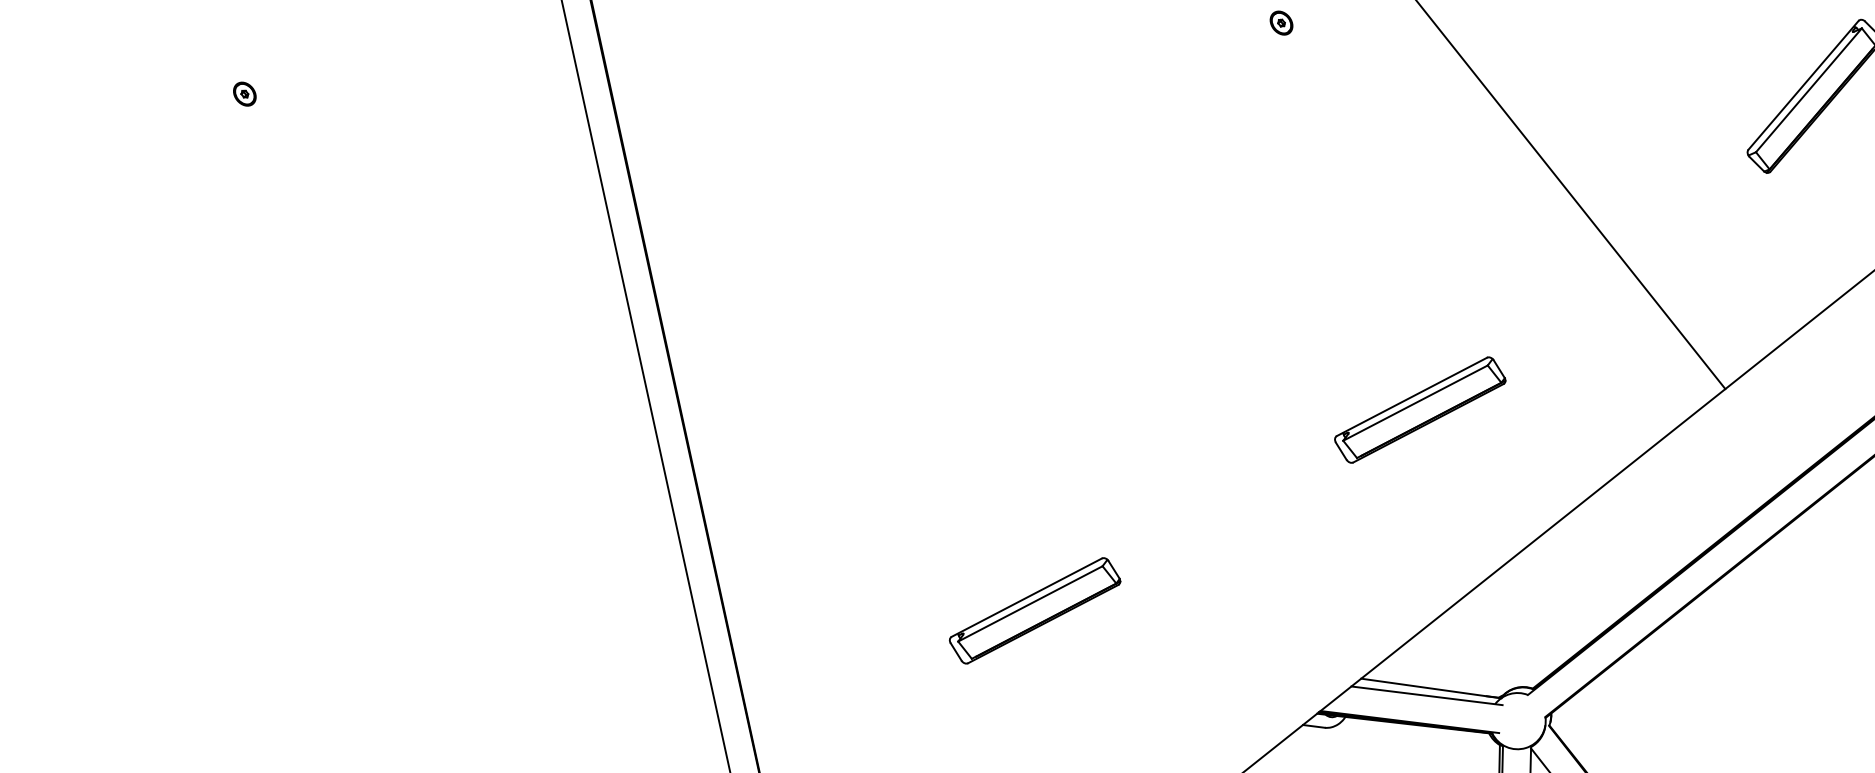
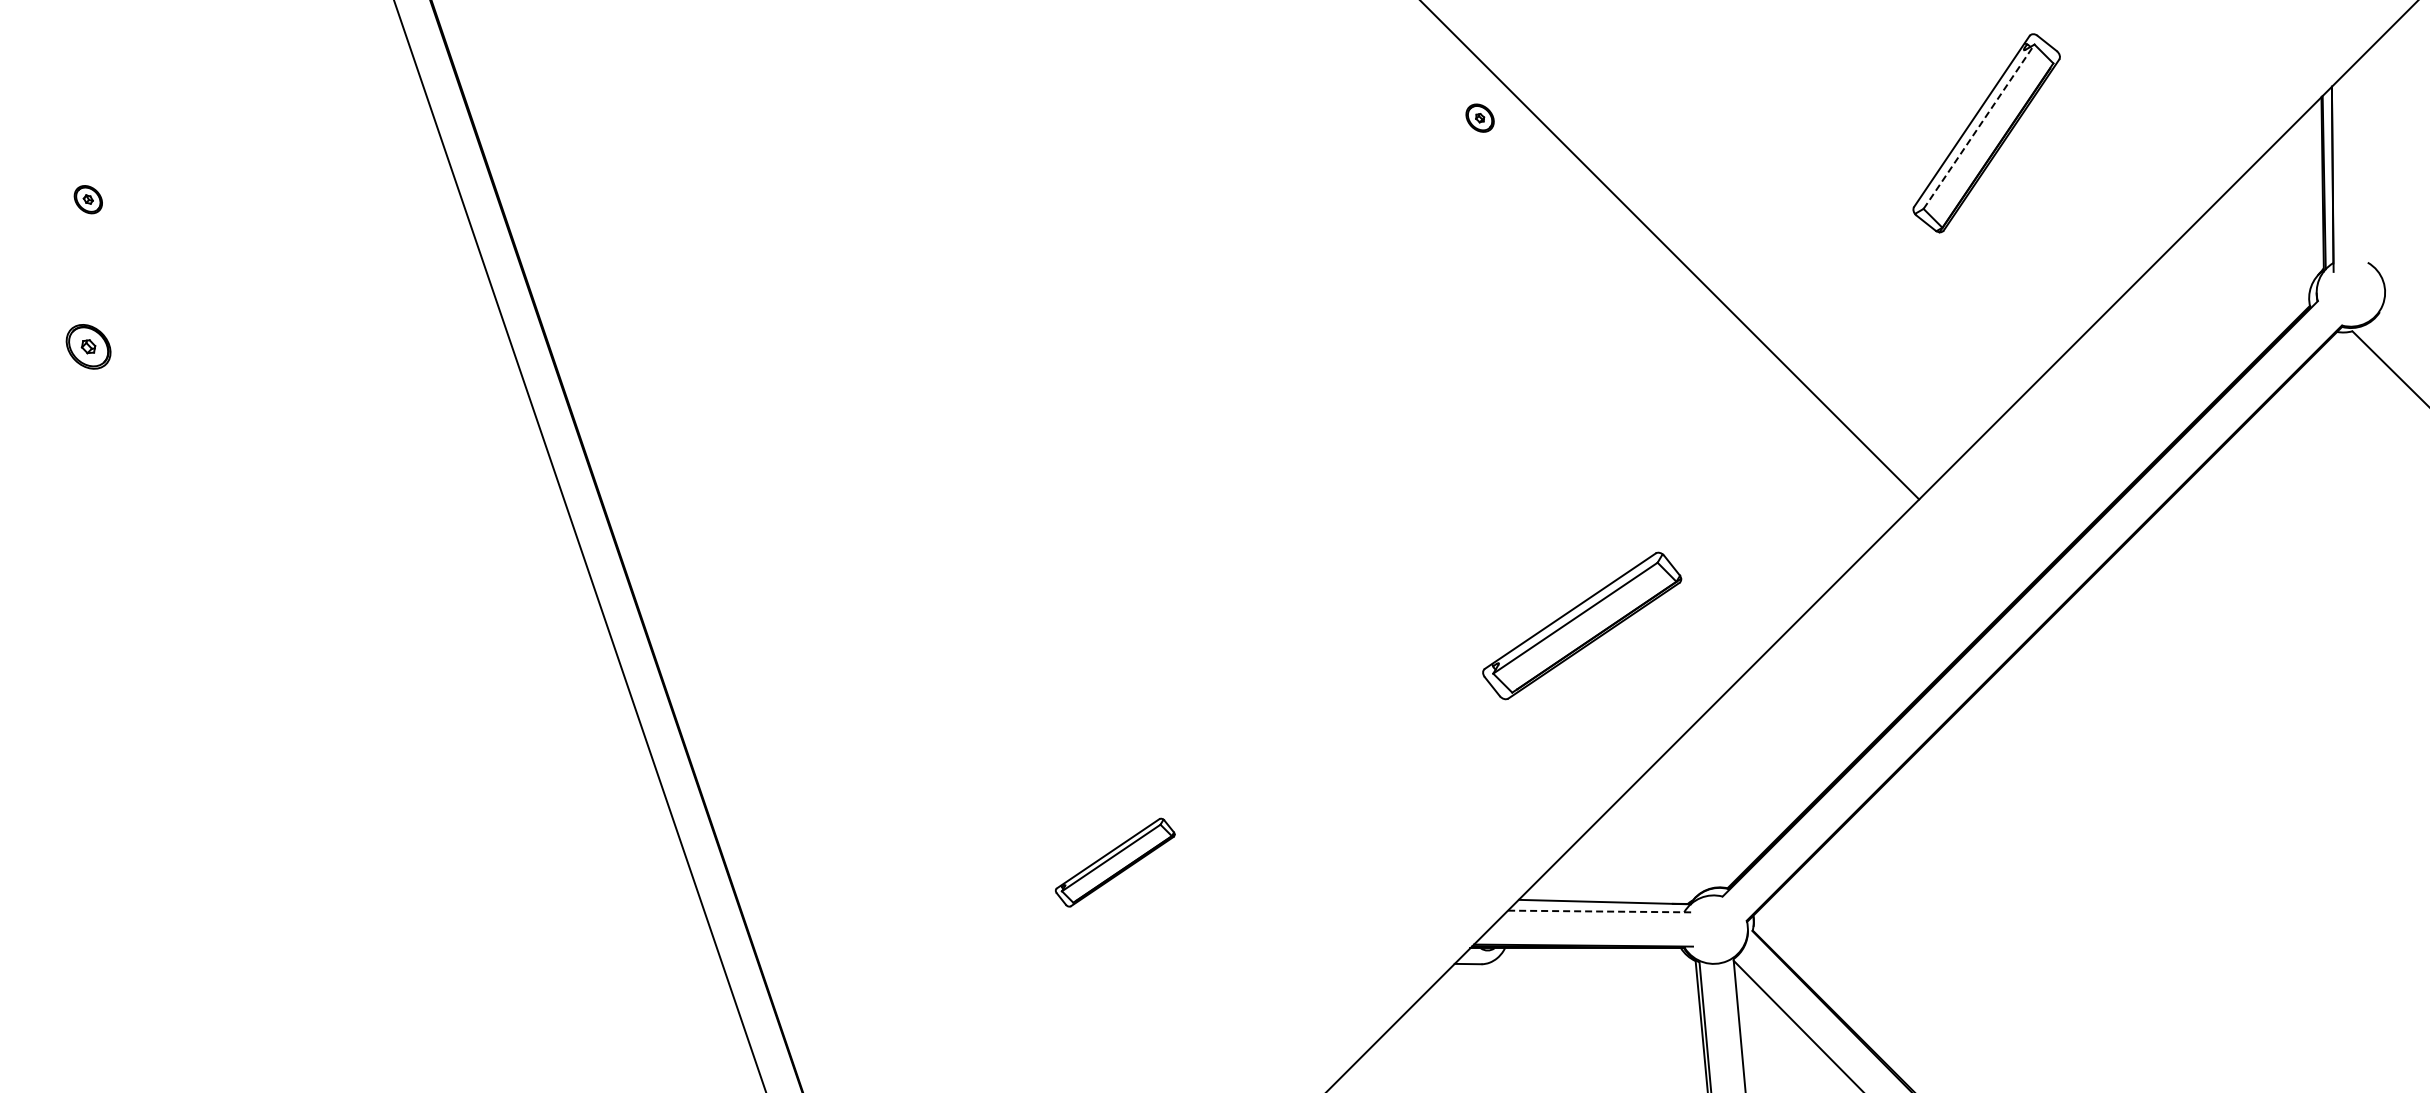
part: (1281, 22) -> (1479, 117), moved
line: (1809, 90) -> (1979, 126), solid -> dashed
part: (244, 93) -> (87, 346), size x1.6
part: (1420, 409) -> (1582, 625), moved
part: (1035, 610) -> (1115, 862), size x0.6
line: (1426, 695) -> (1600, 911), solid -> dashed

